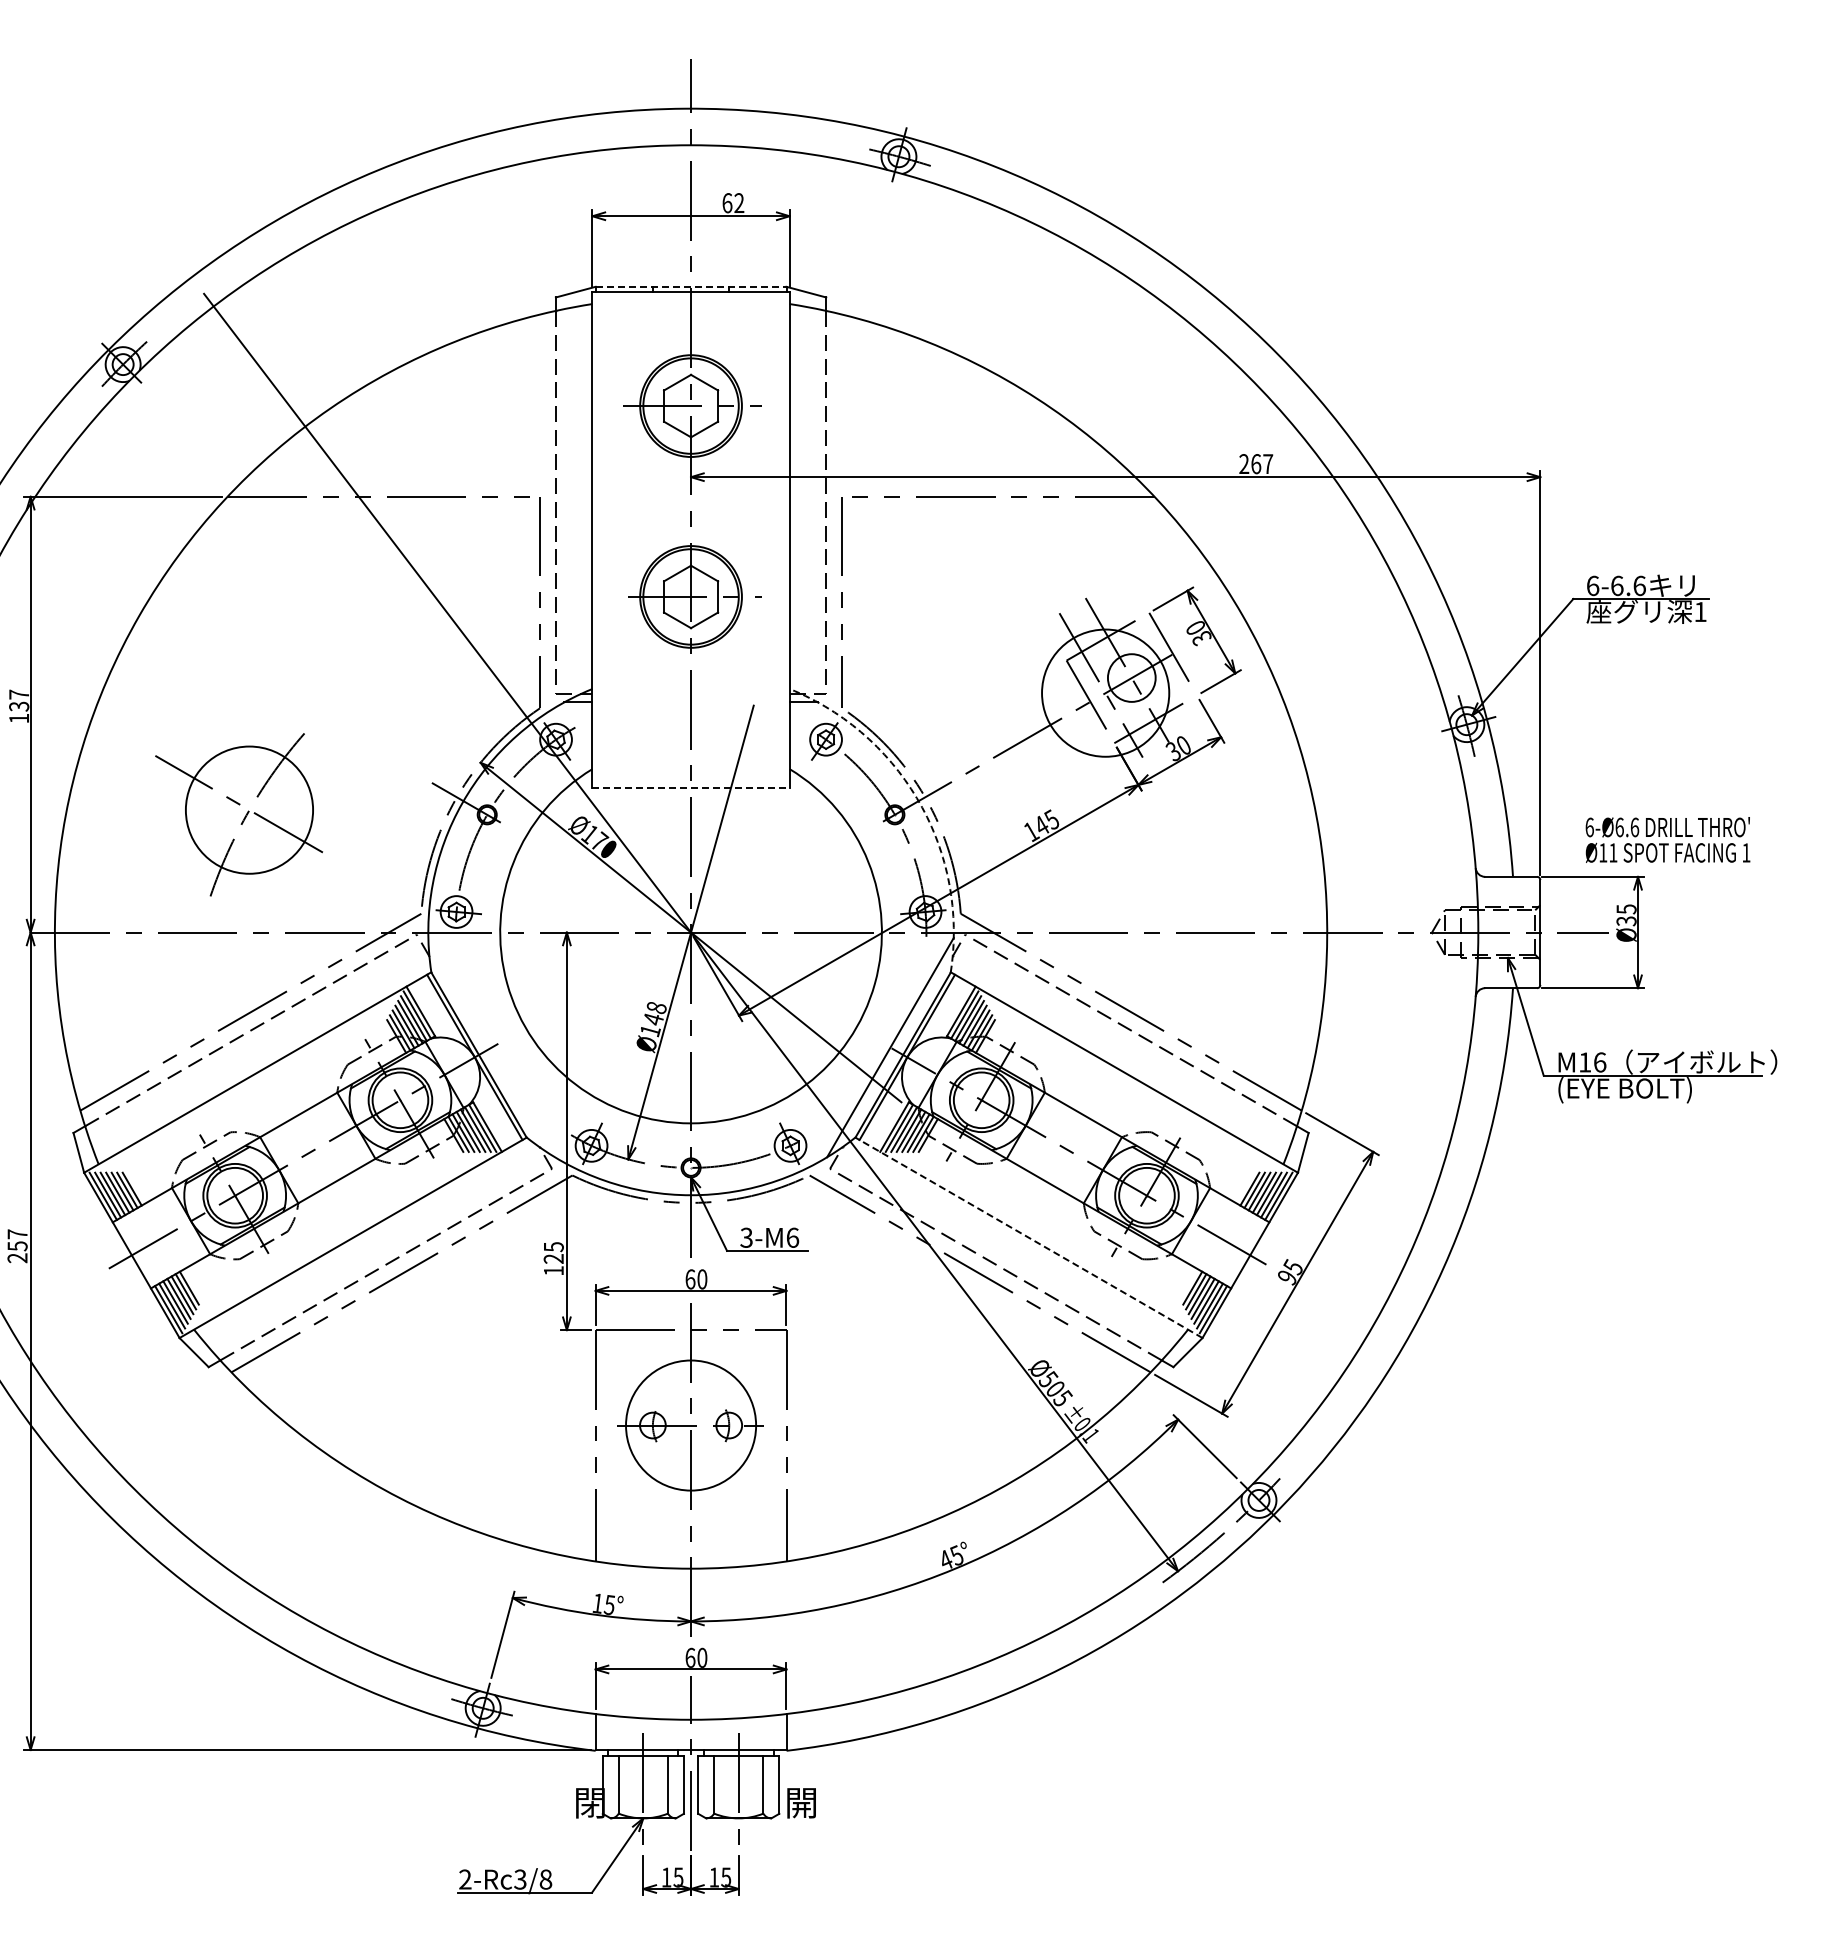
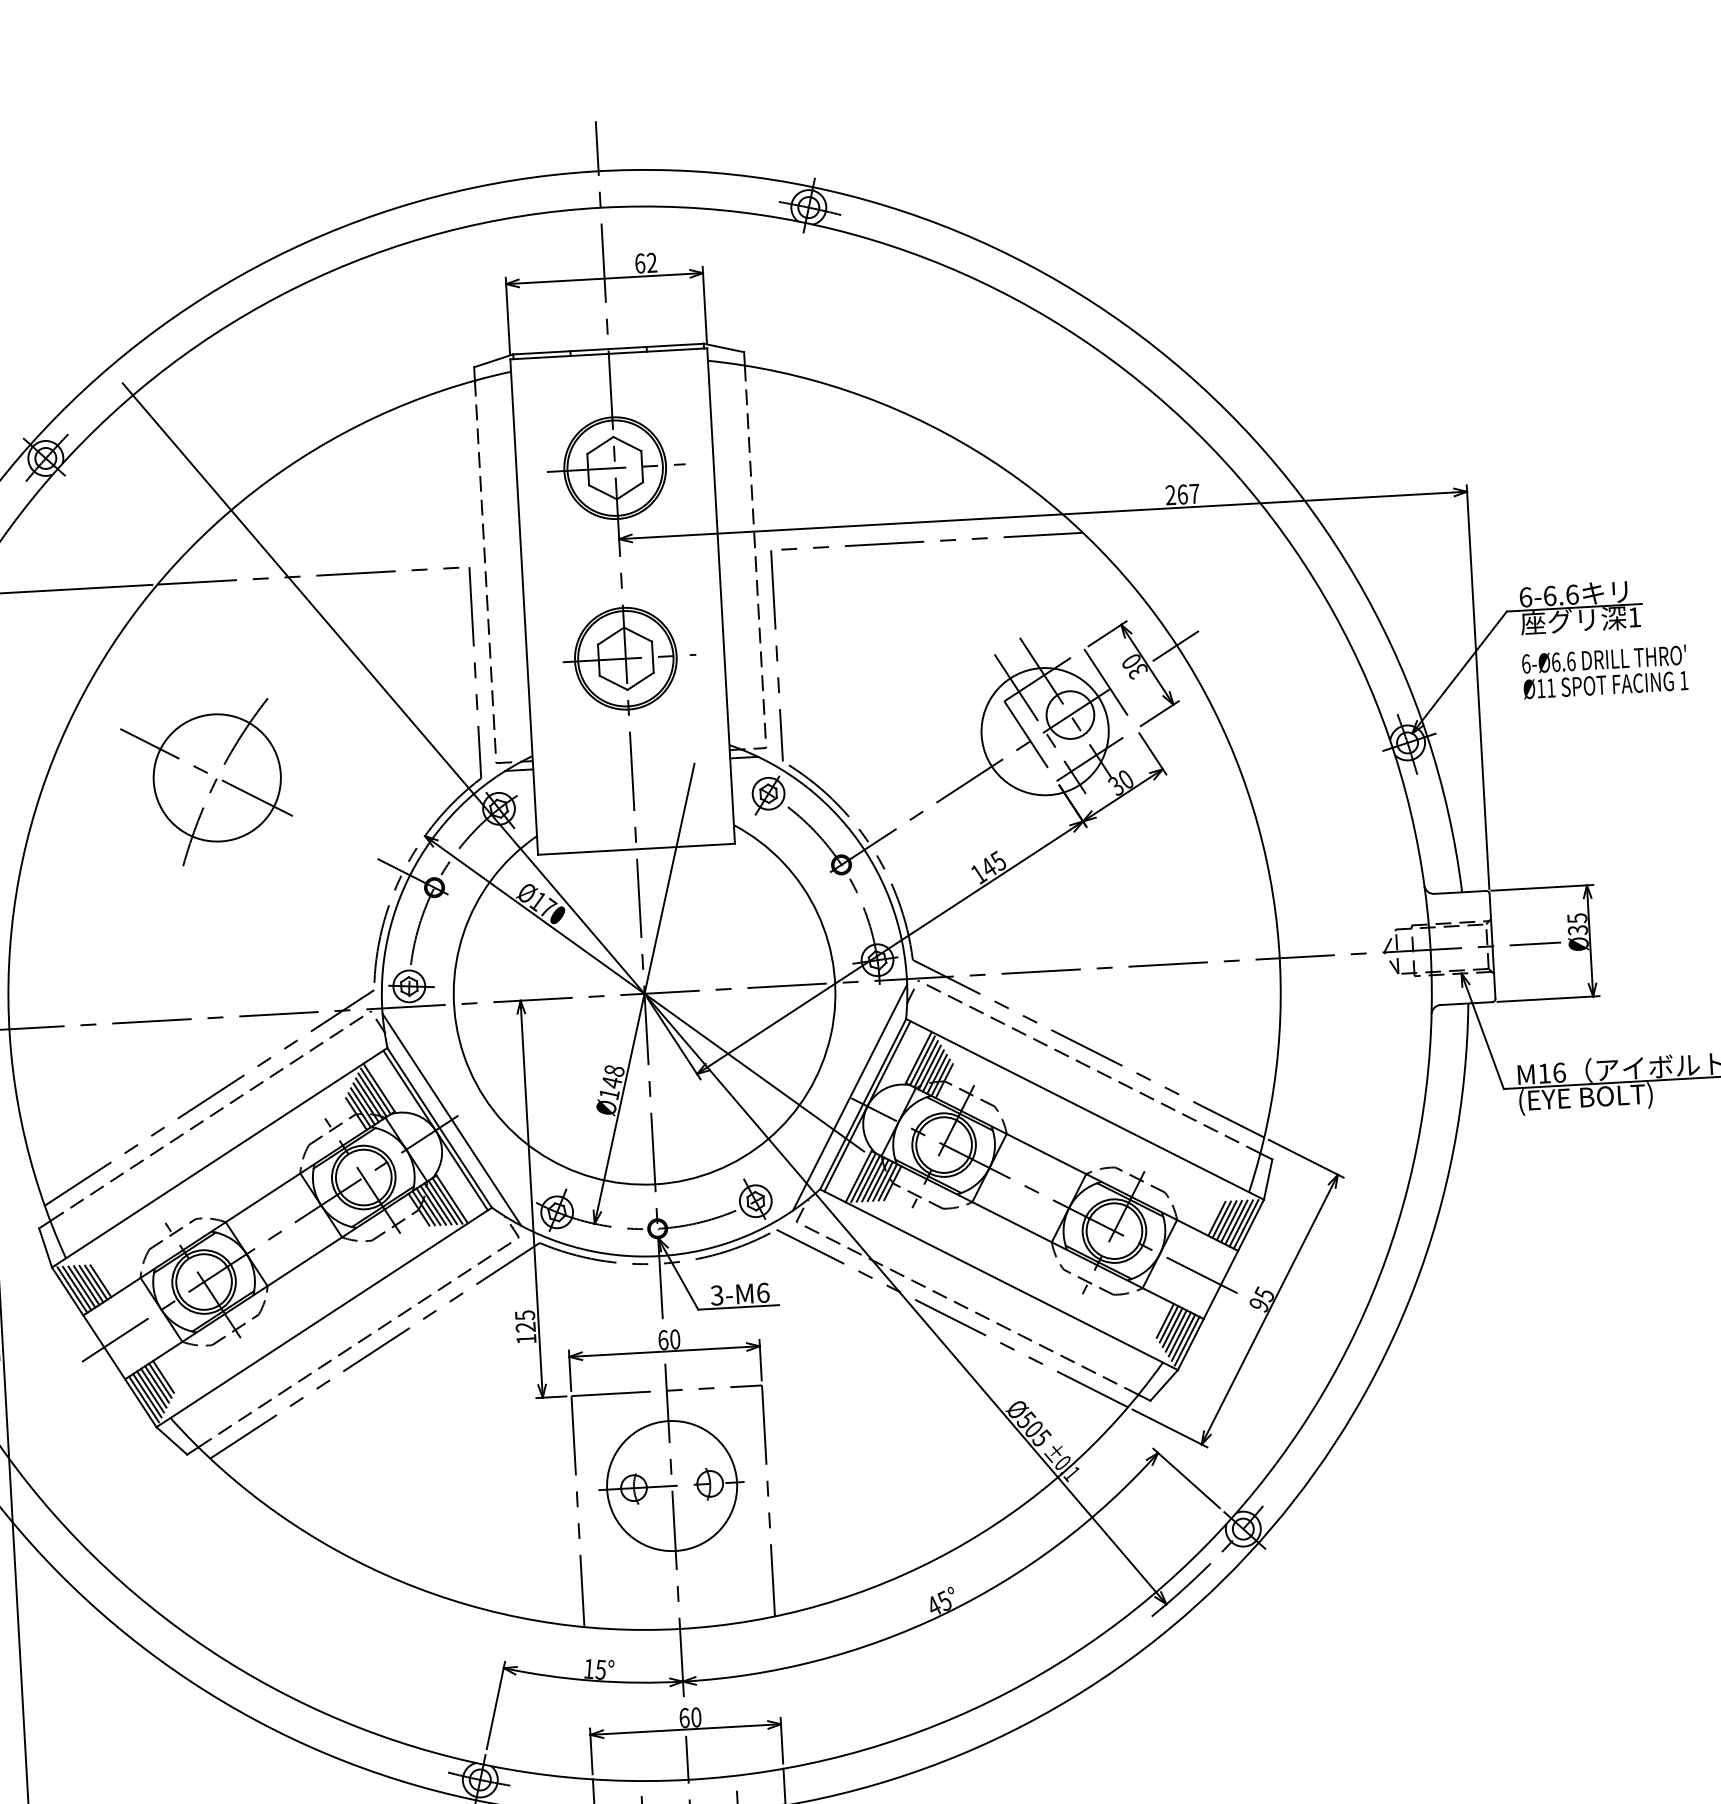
line: (691, 286) -> (608, 348), dashed -> solid
line: (1240, 614) -> (1175, 645), added
line: (691, 787) -> (636, 848), dashed -> solid
arc: (919, 802) -> (865, 851), dashed -> solid
part: (239, 814) -> (207, 782), moved
text: (1667, 839) -> (1604, 671), moved
line: (491, 1047) -> (451, 1119), added
line: (1028, 1237) -> (998, 1279), dashed -> solid

